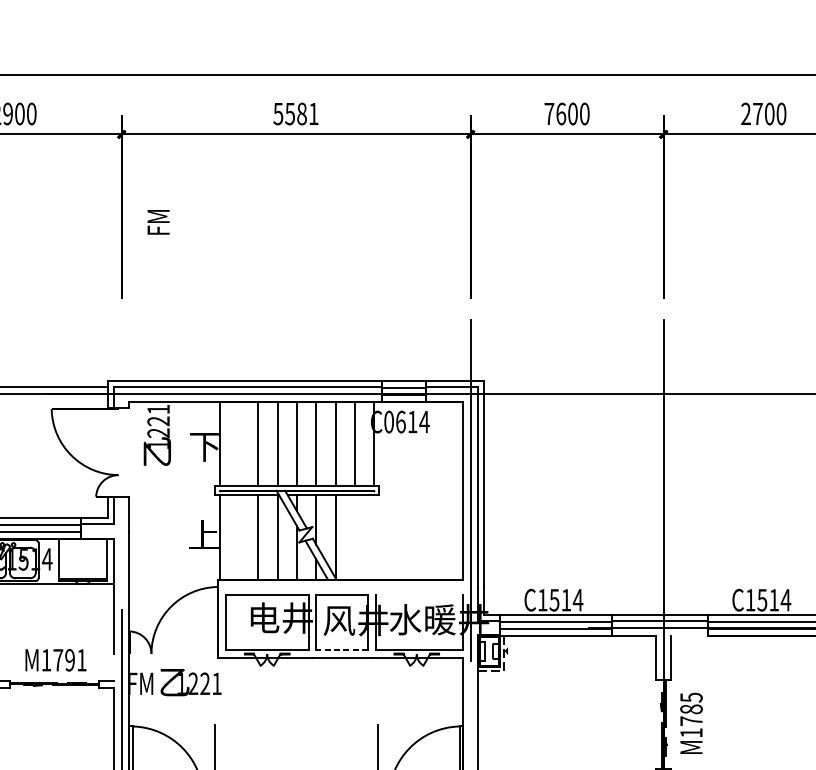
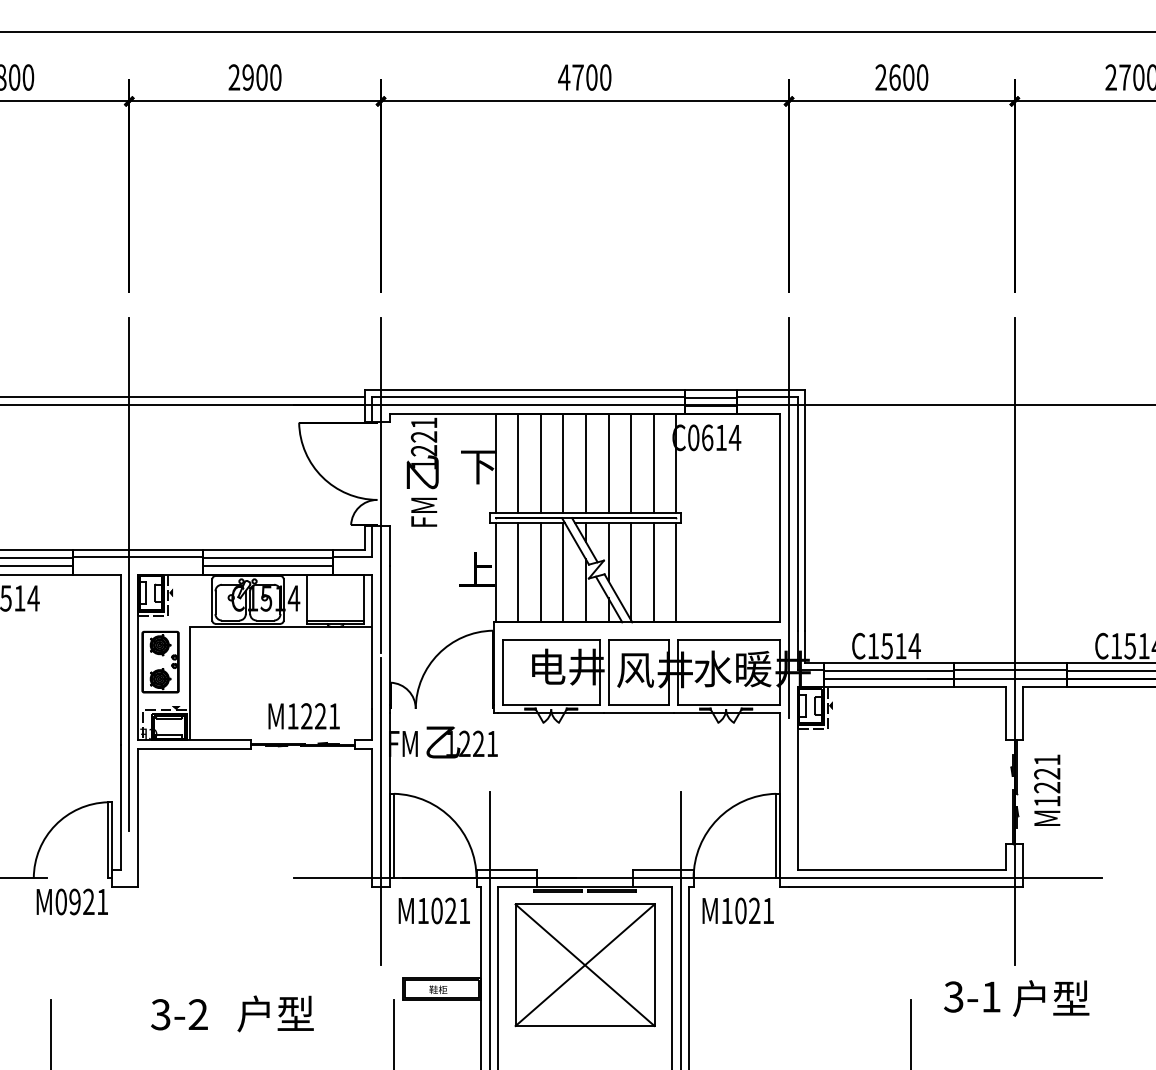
text: (295, 113) -> (584, 77), 5581 -> 4700
text: (548, 113) -> (880, 77), 7600 -> 2600
text: (158, 221) -> (424, 511), moved
line: (239, 443) -> (518, 462), added
line: (122, 462) -> (381, 485), added
line: (239, 537) -> (518, 572), added
line: (354, 537) -> (653, 572), added
line: (374, 537) -> (676, 572), added
line: (418, 594) -> (728, 639), added
line: (689, 635) -> (1044, 687), added
line: (341, 650) -> (638, 704), dashed -> solid
text: (63, 660) -> (313, 716), M1791 -> M1221
line: (114, 667) -> (372, 724), added
text: (691, 709) -> (1047, 773), M1785 -> M1221

